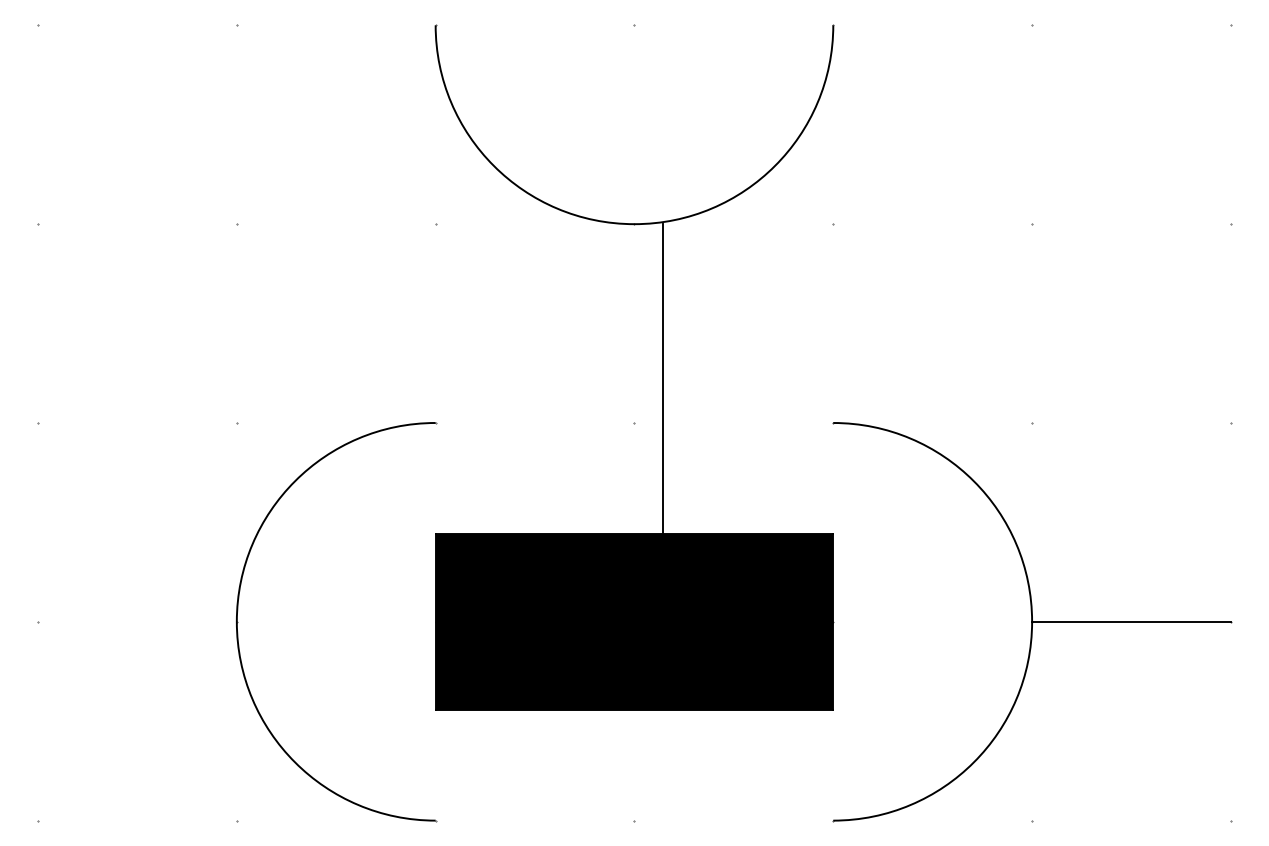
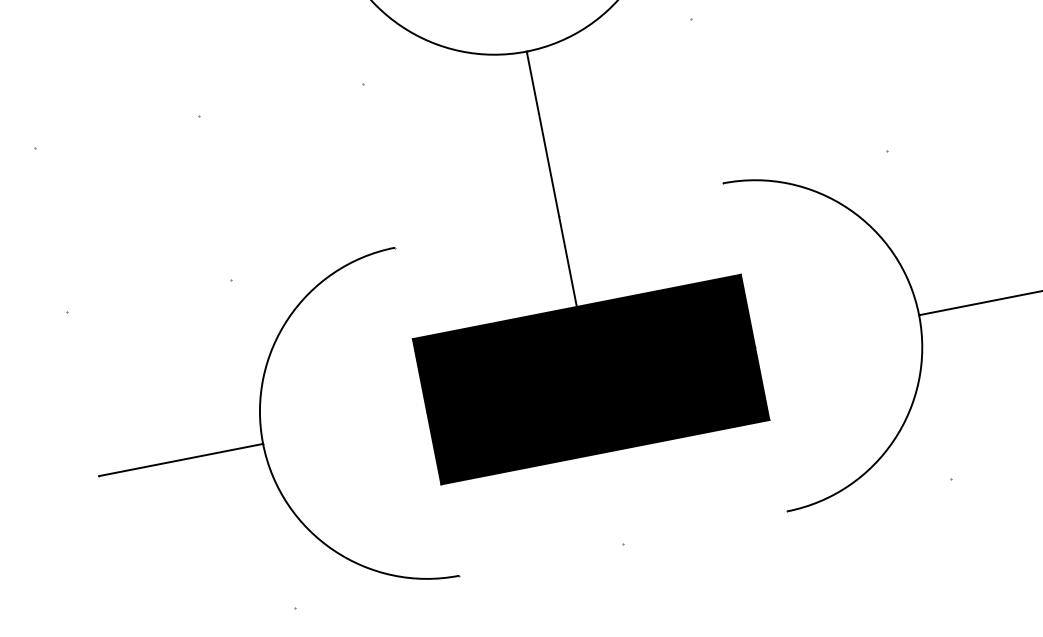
line: (663, 378) -> (551, 178), moved
line: (137, 621) -> (181, 459), added

